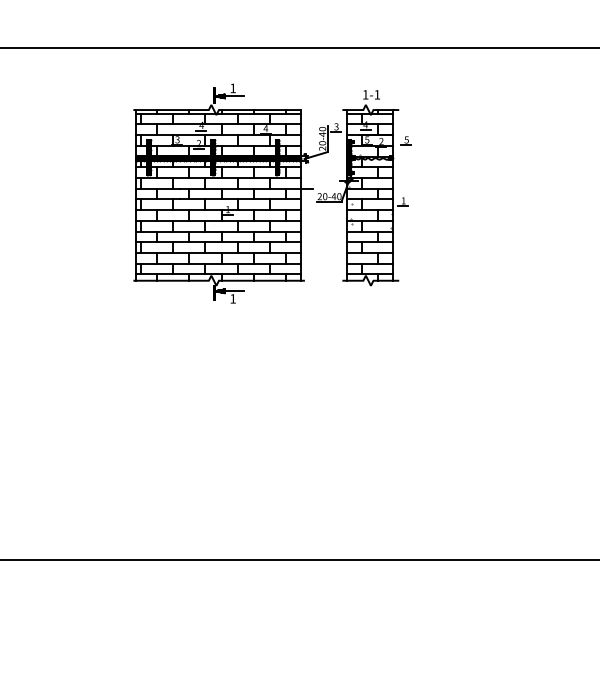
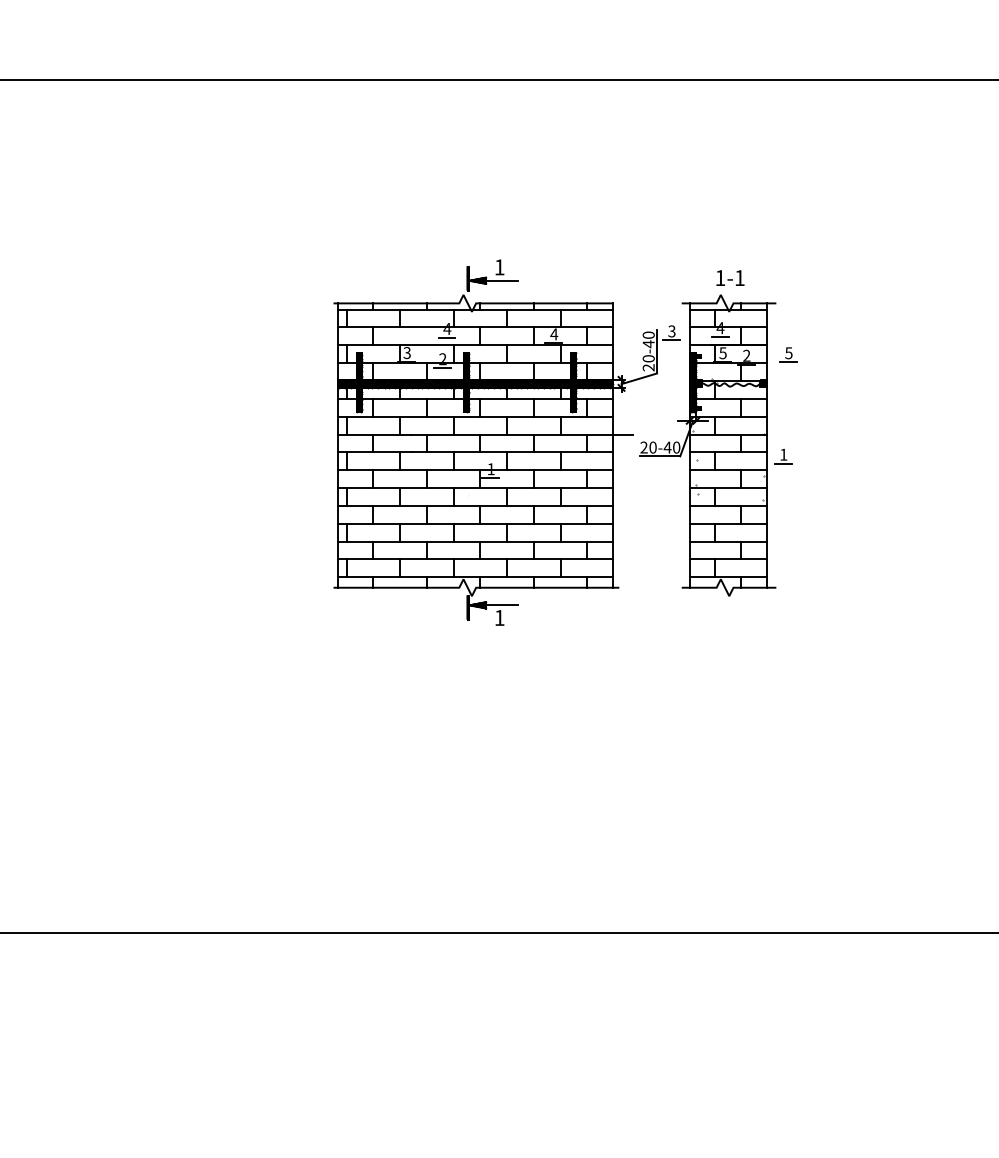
part: (272, 193) -> (565, 442), moved

